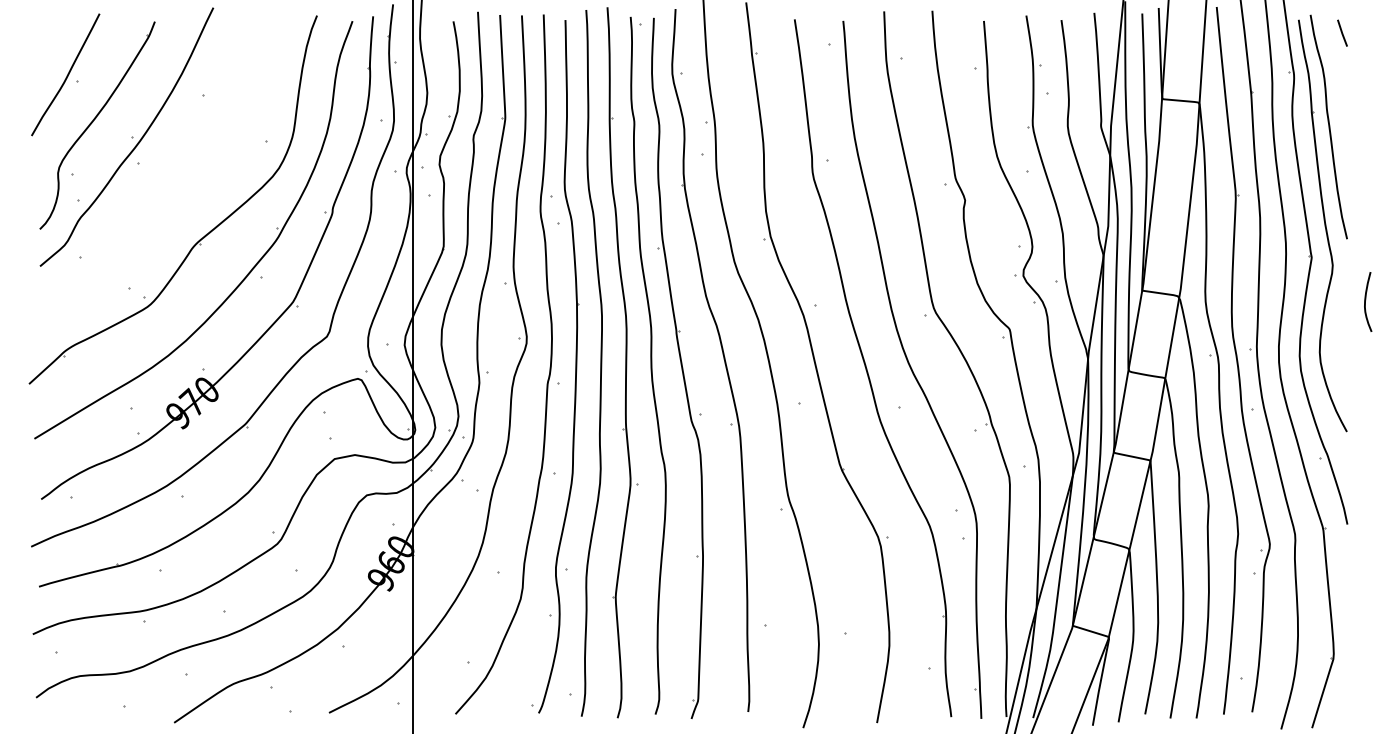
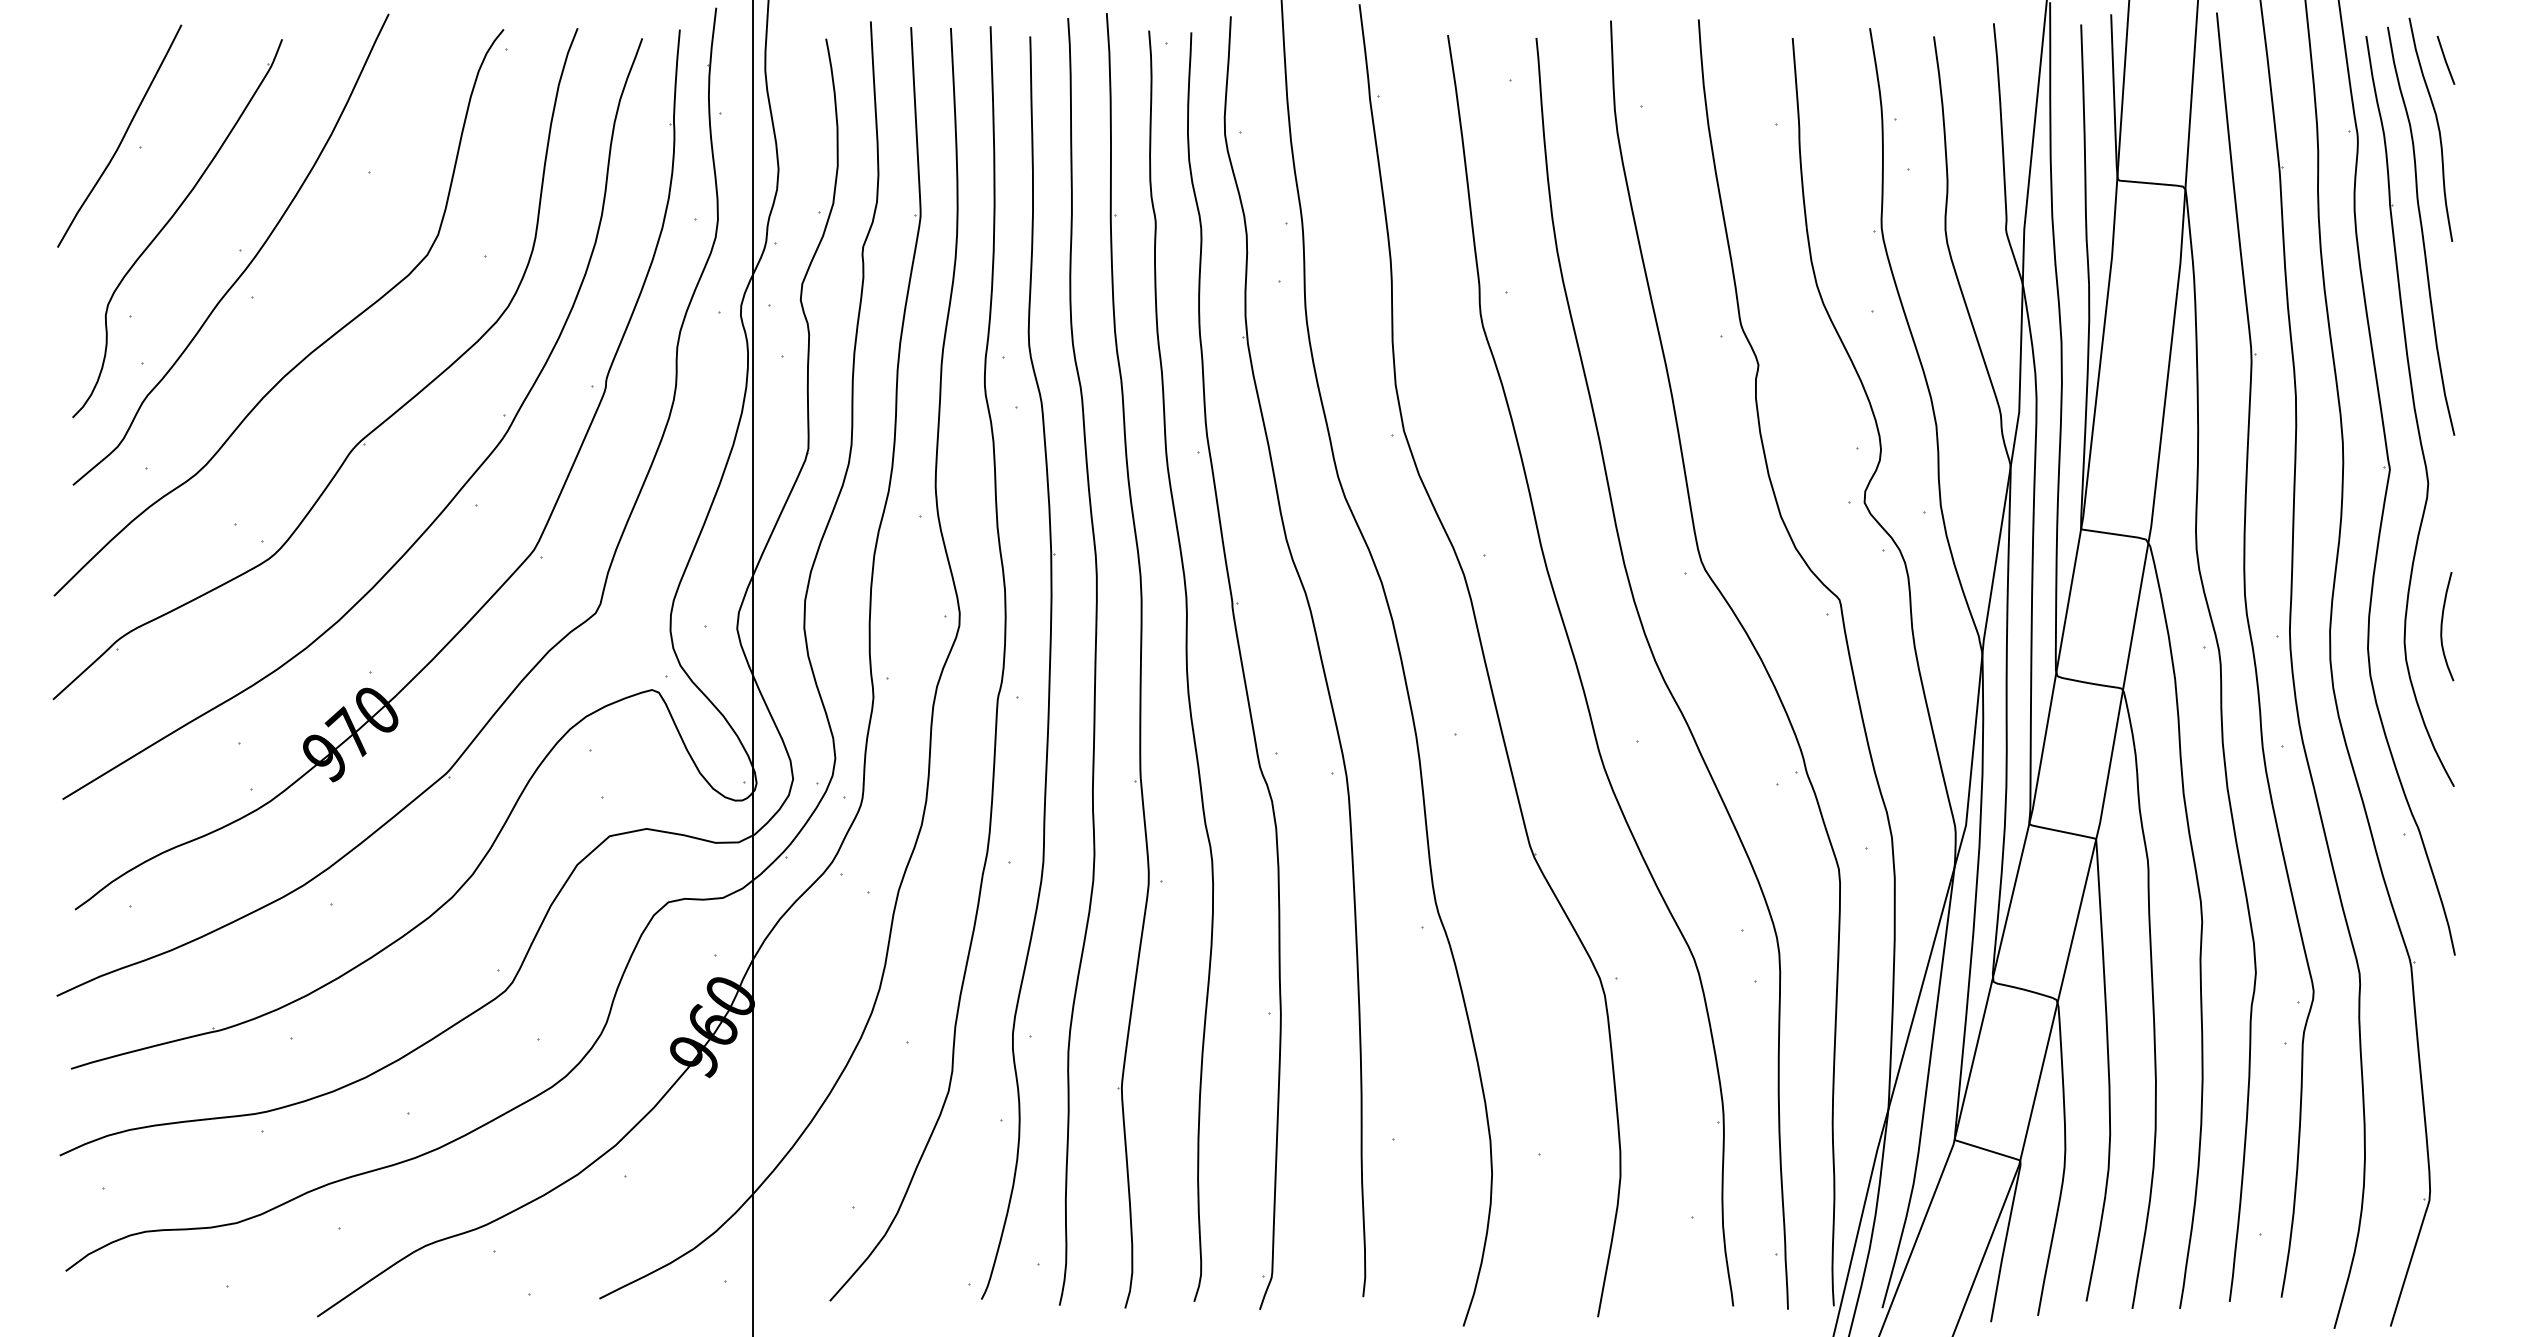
curve: (1337, 70) -> (2436, 128), added
part: (170, 192) -> (310, 350), added
curve: (1366, 299) -> (2444, 622), moved

